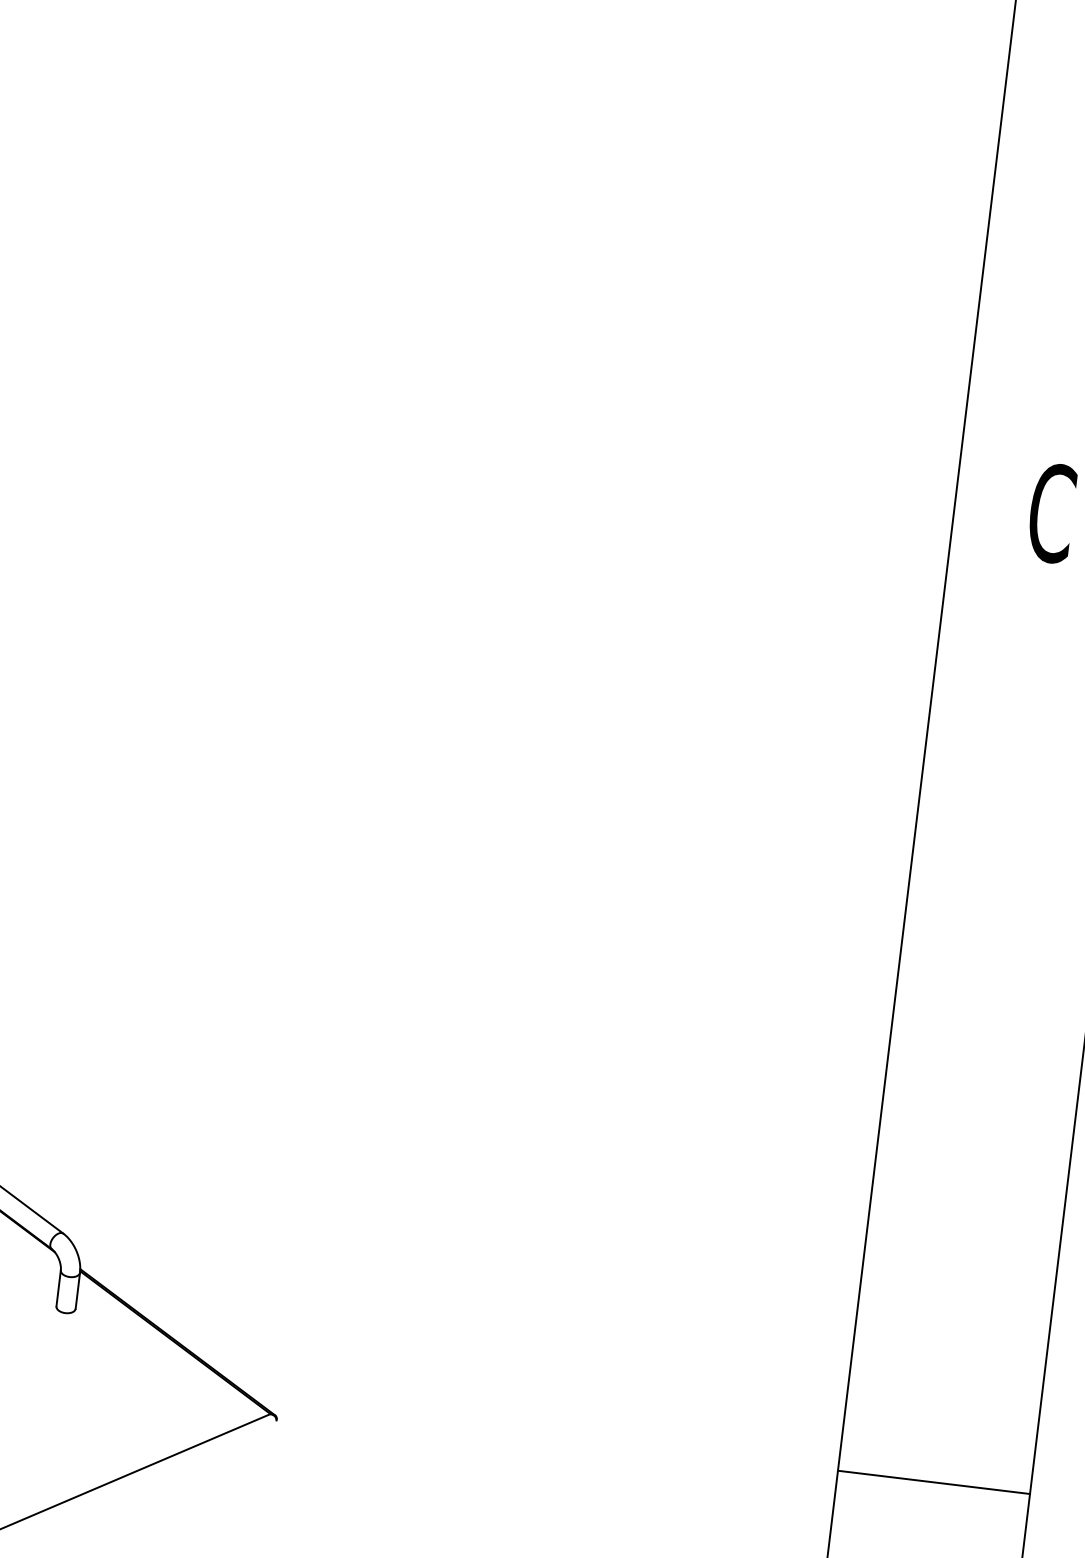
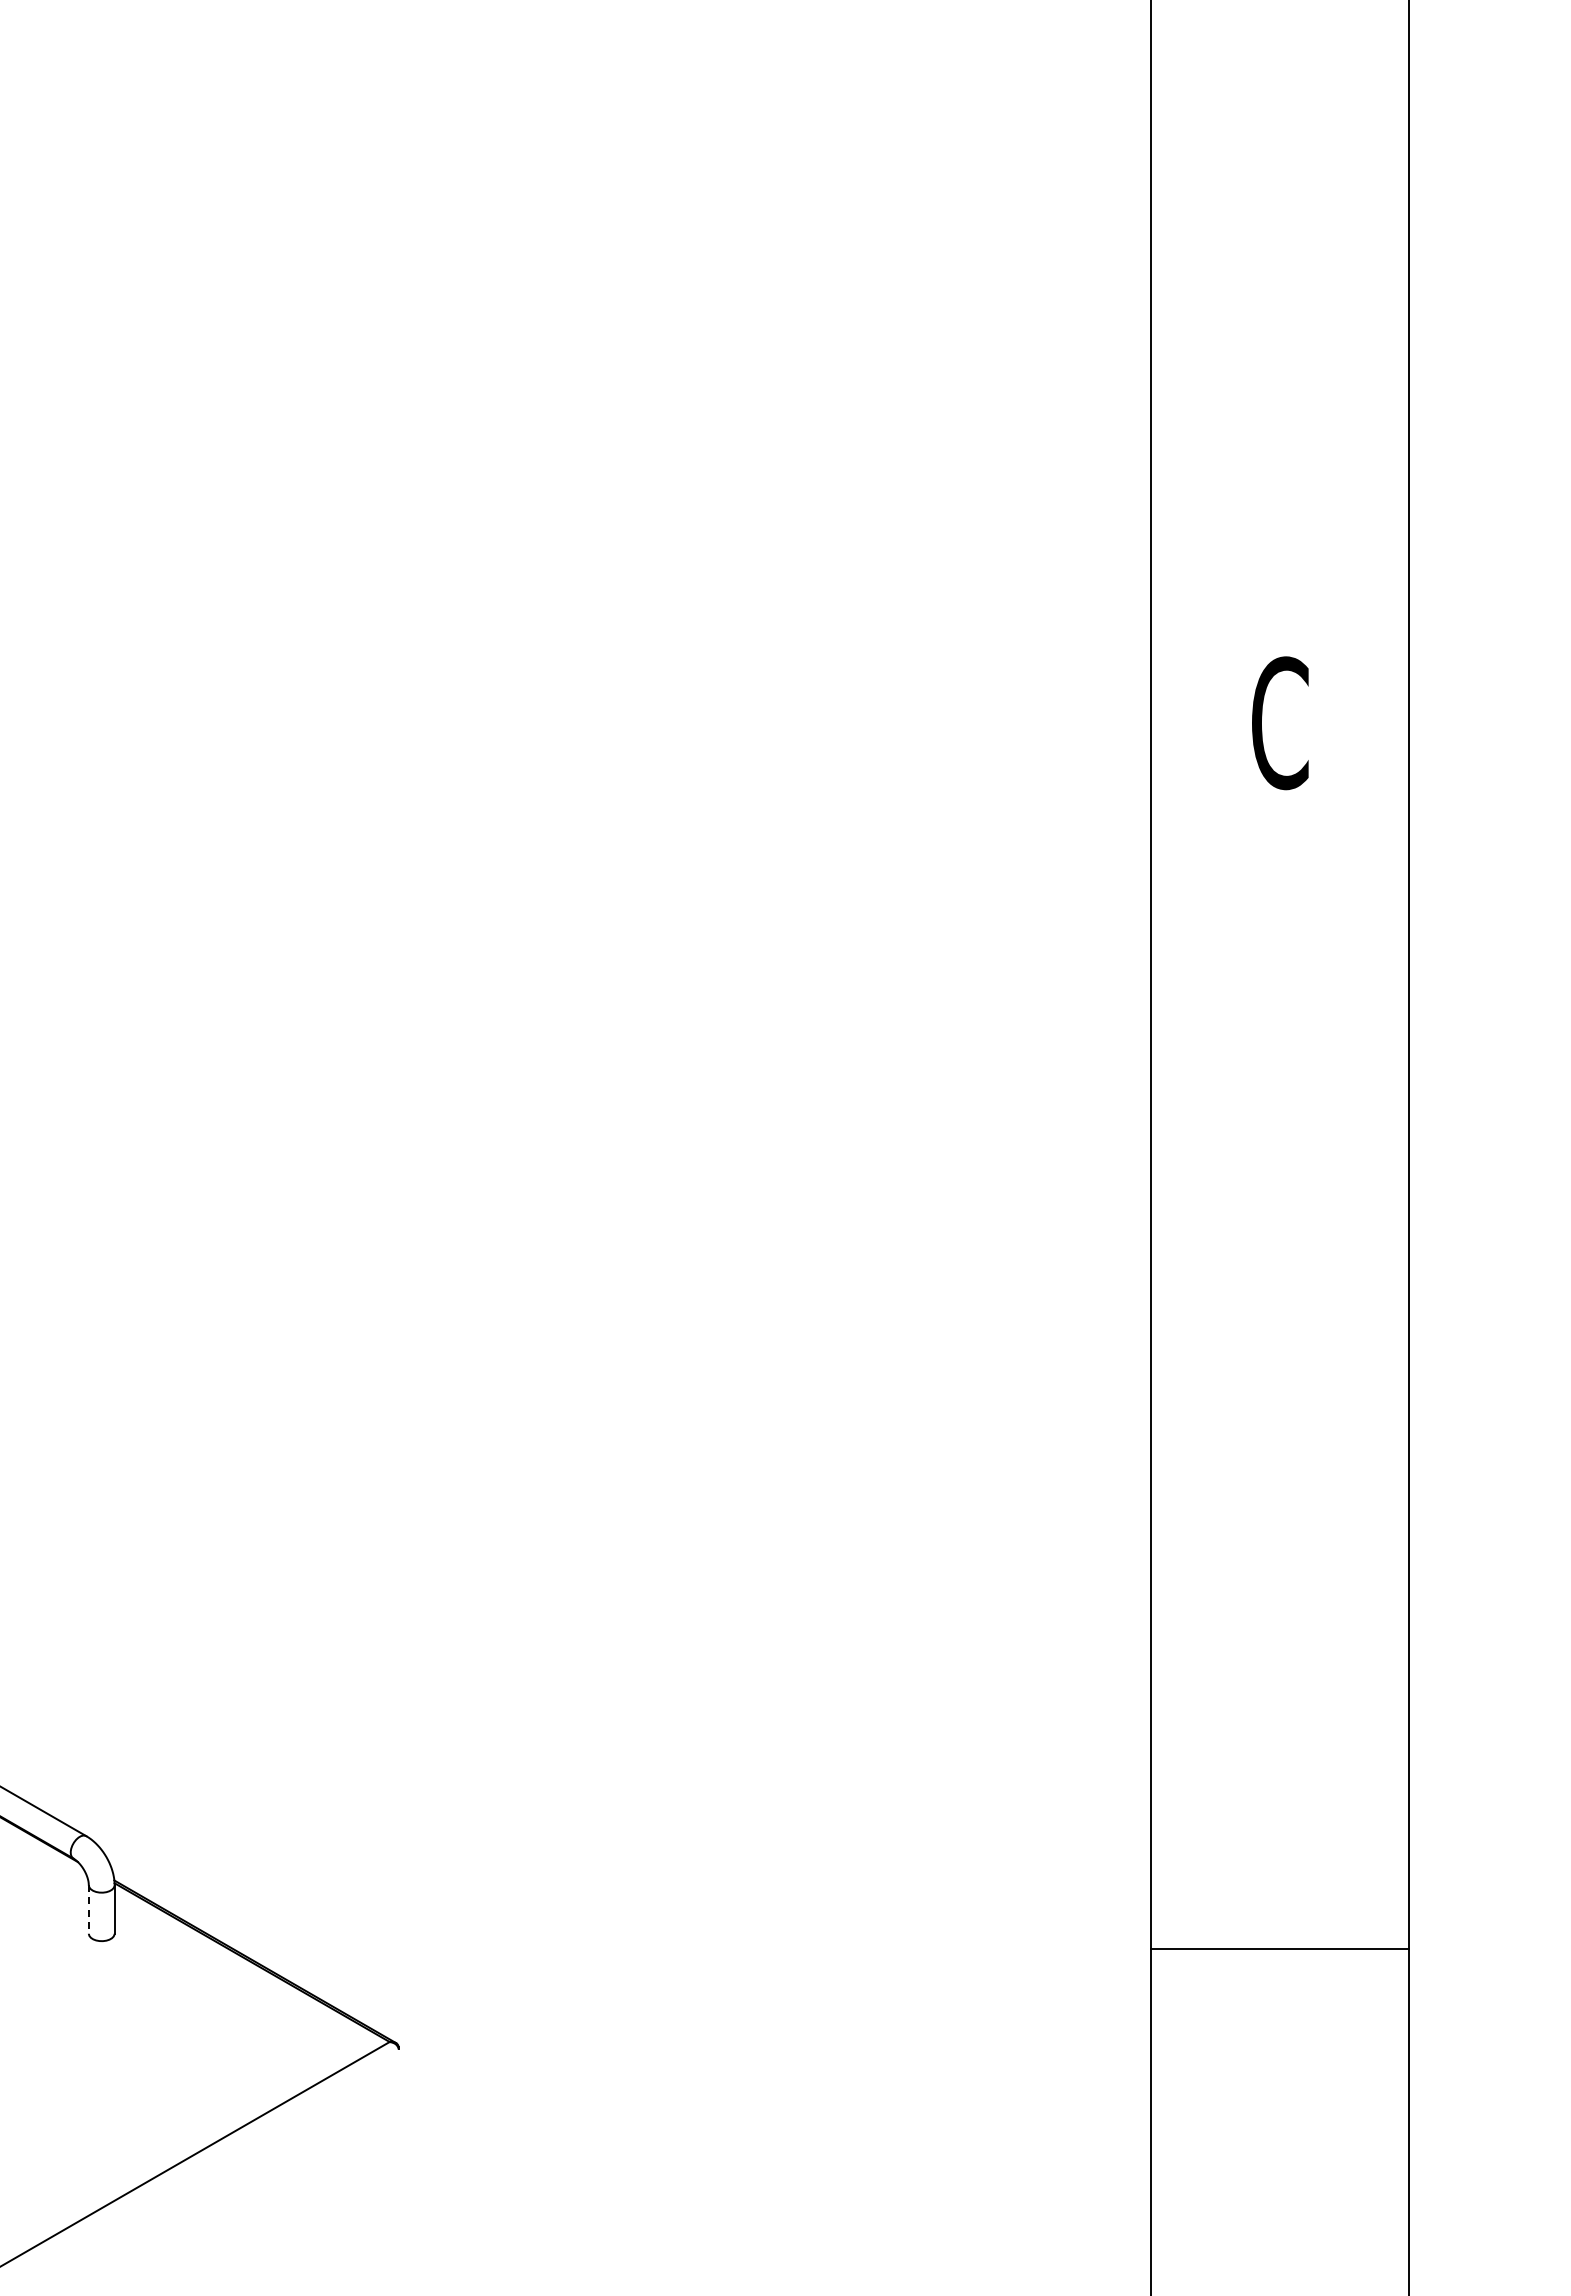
line: (58, 1289) -> (88, 1910), solid -> dashed
line: (933, 1482) -> (1279, 1949), moved

